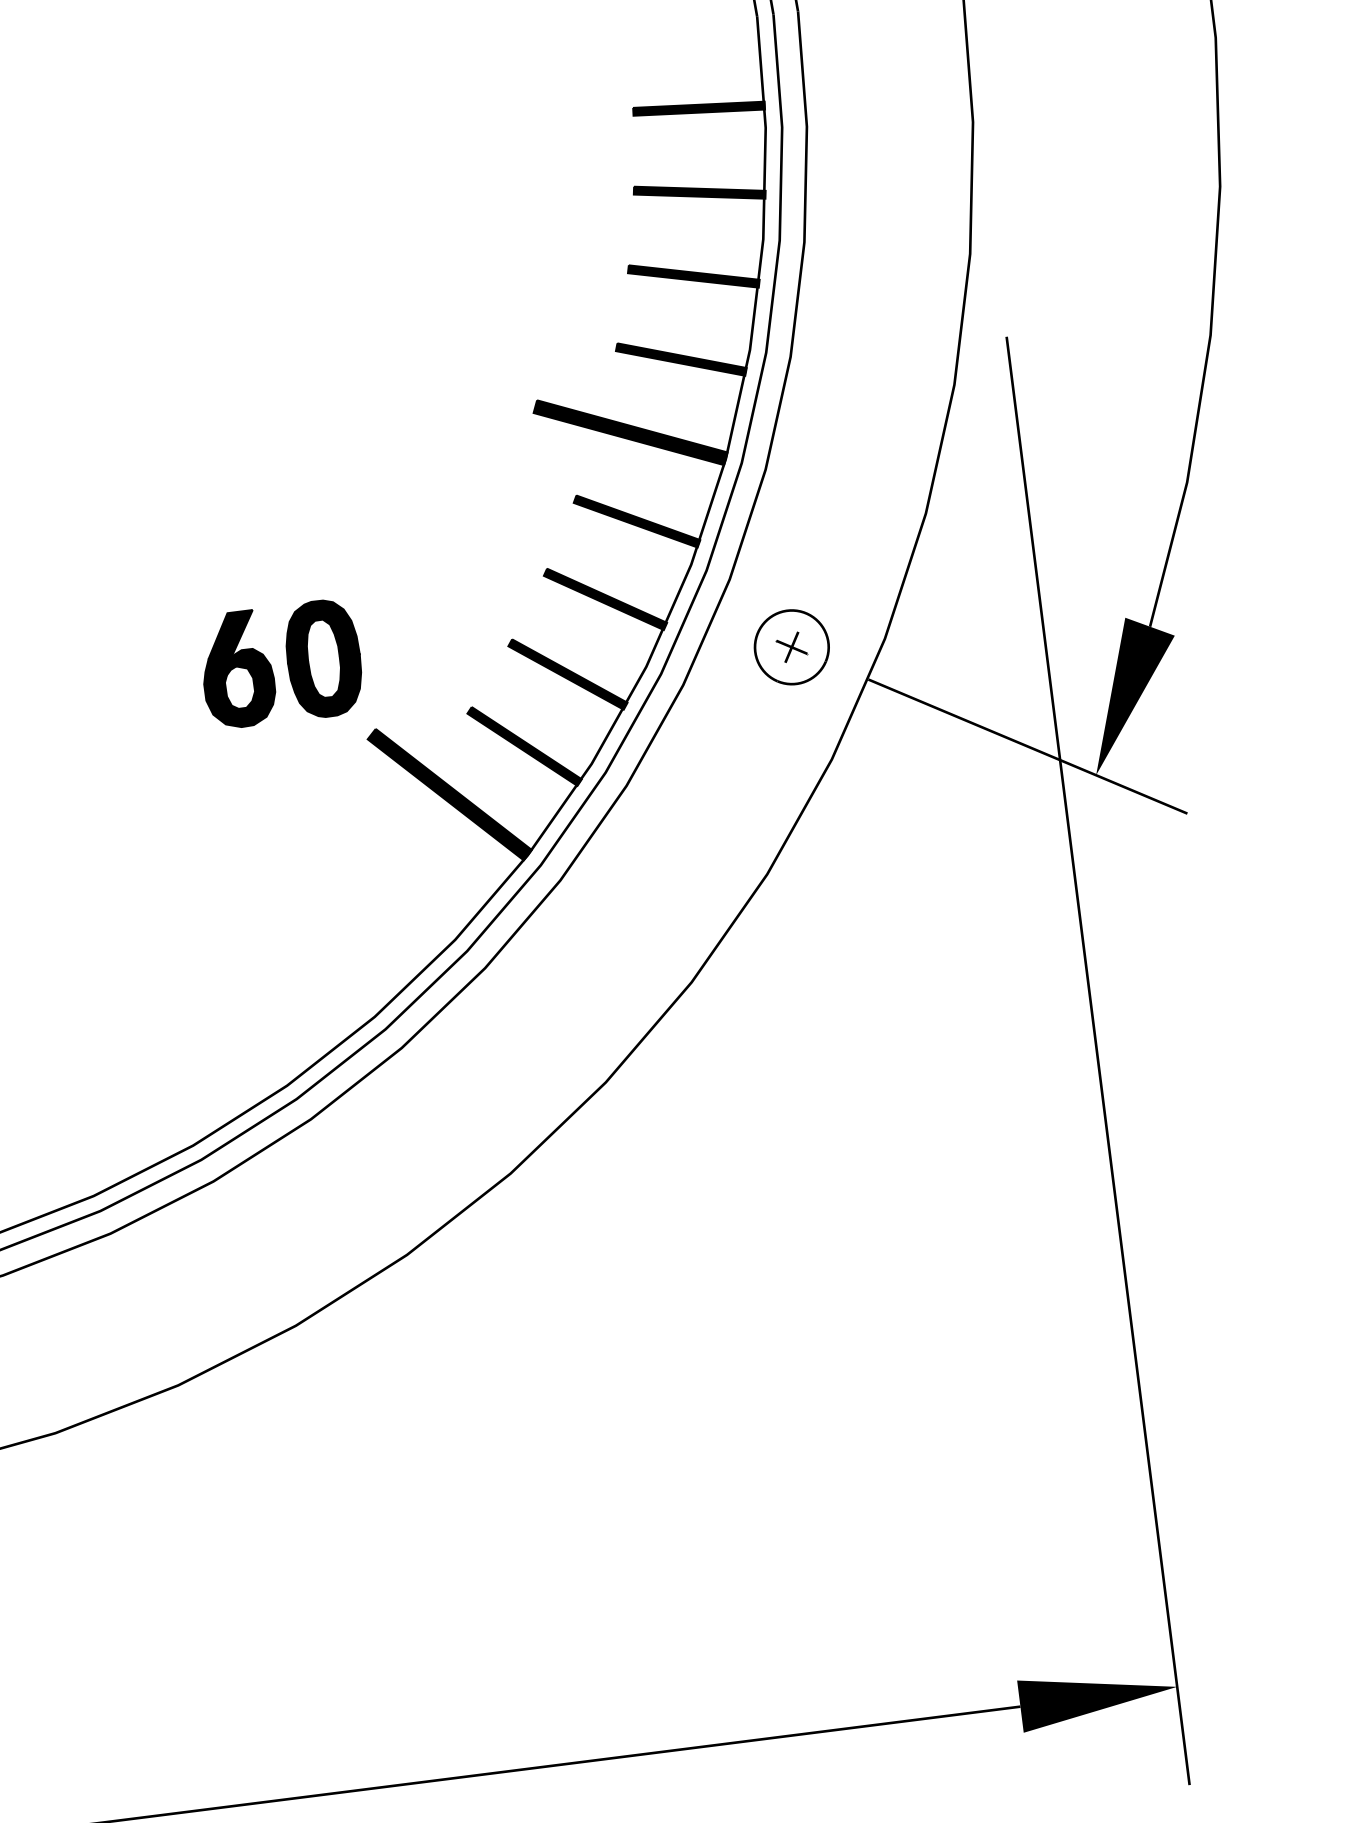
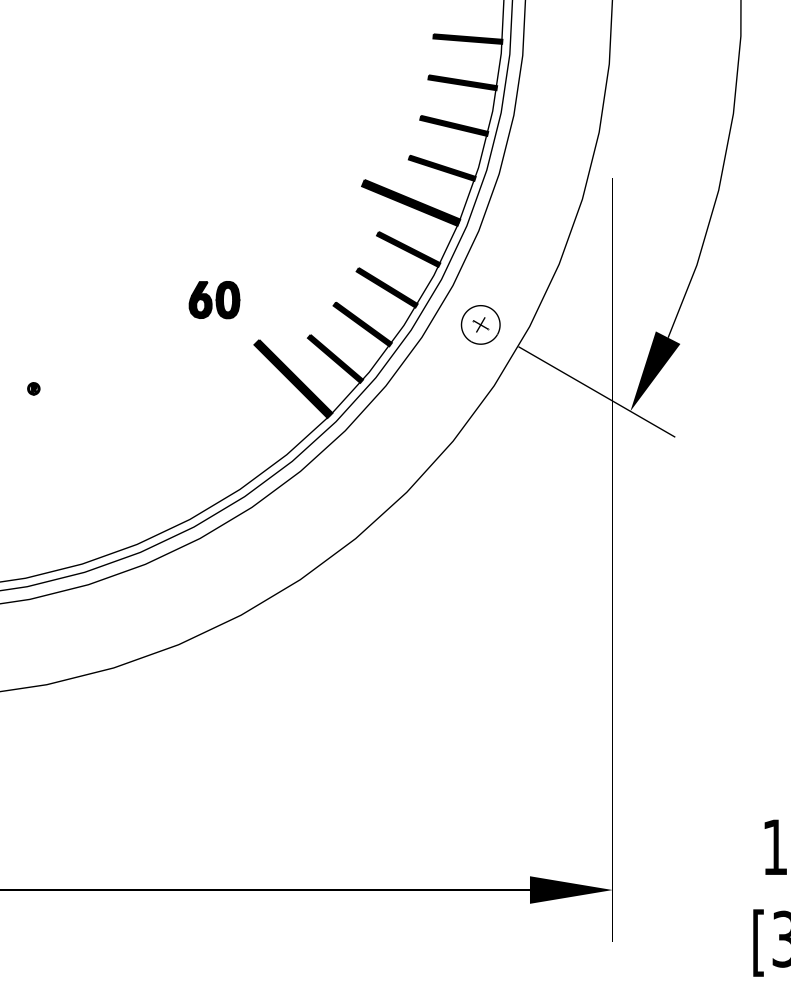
part: (281, 662) -> (214, 299), size x0.6

